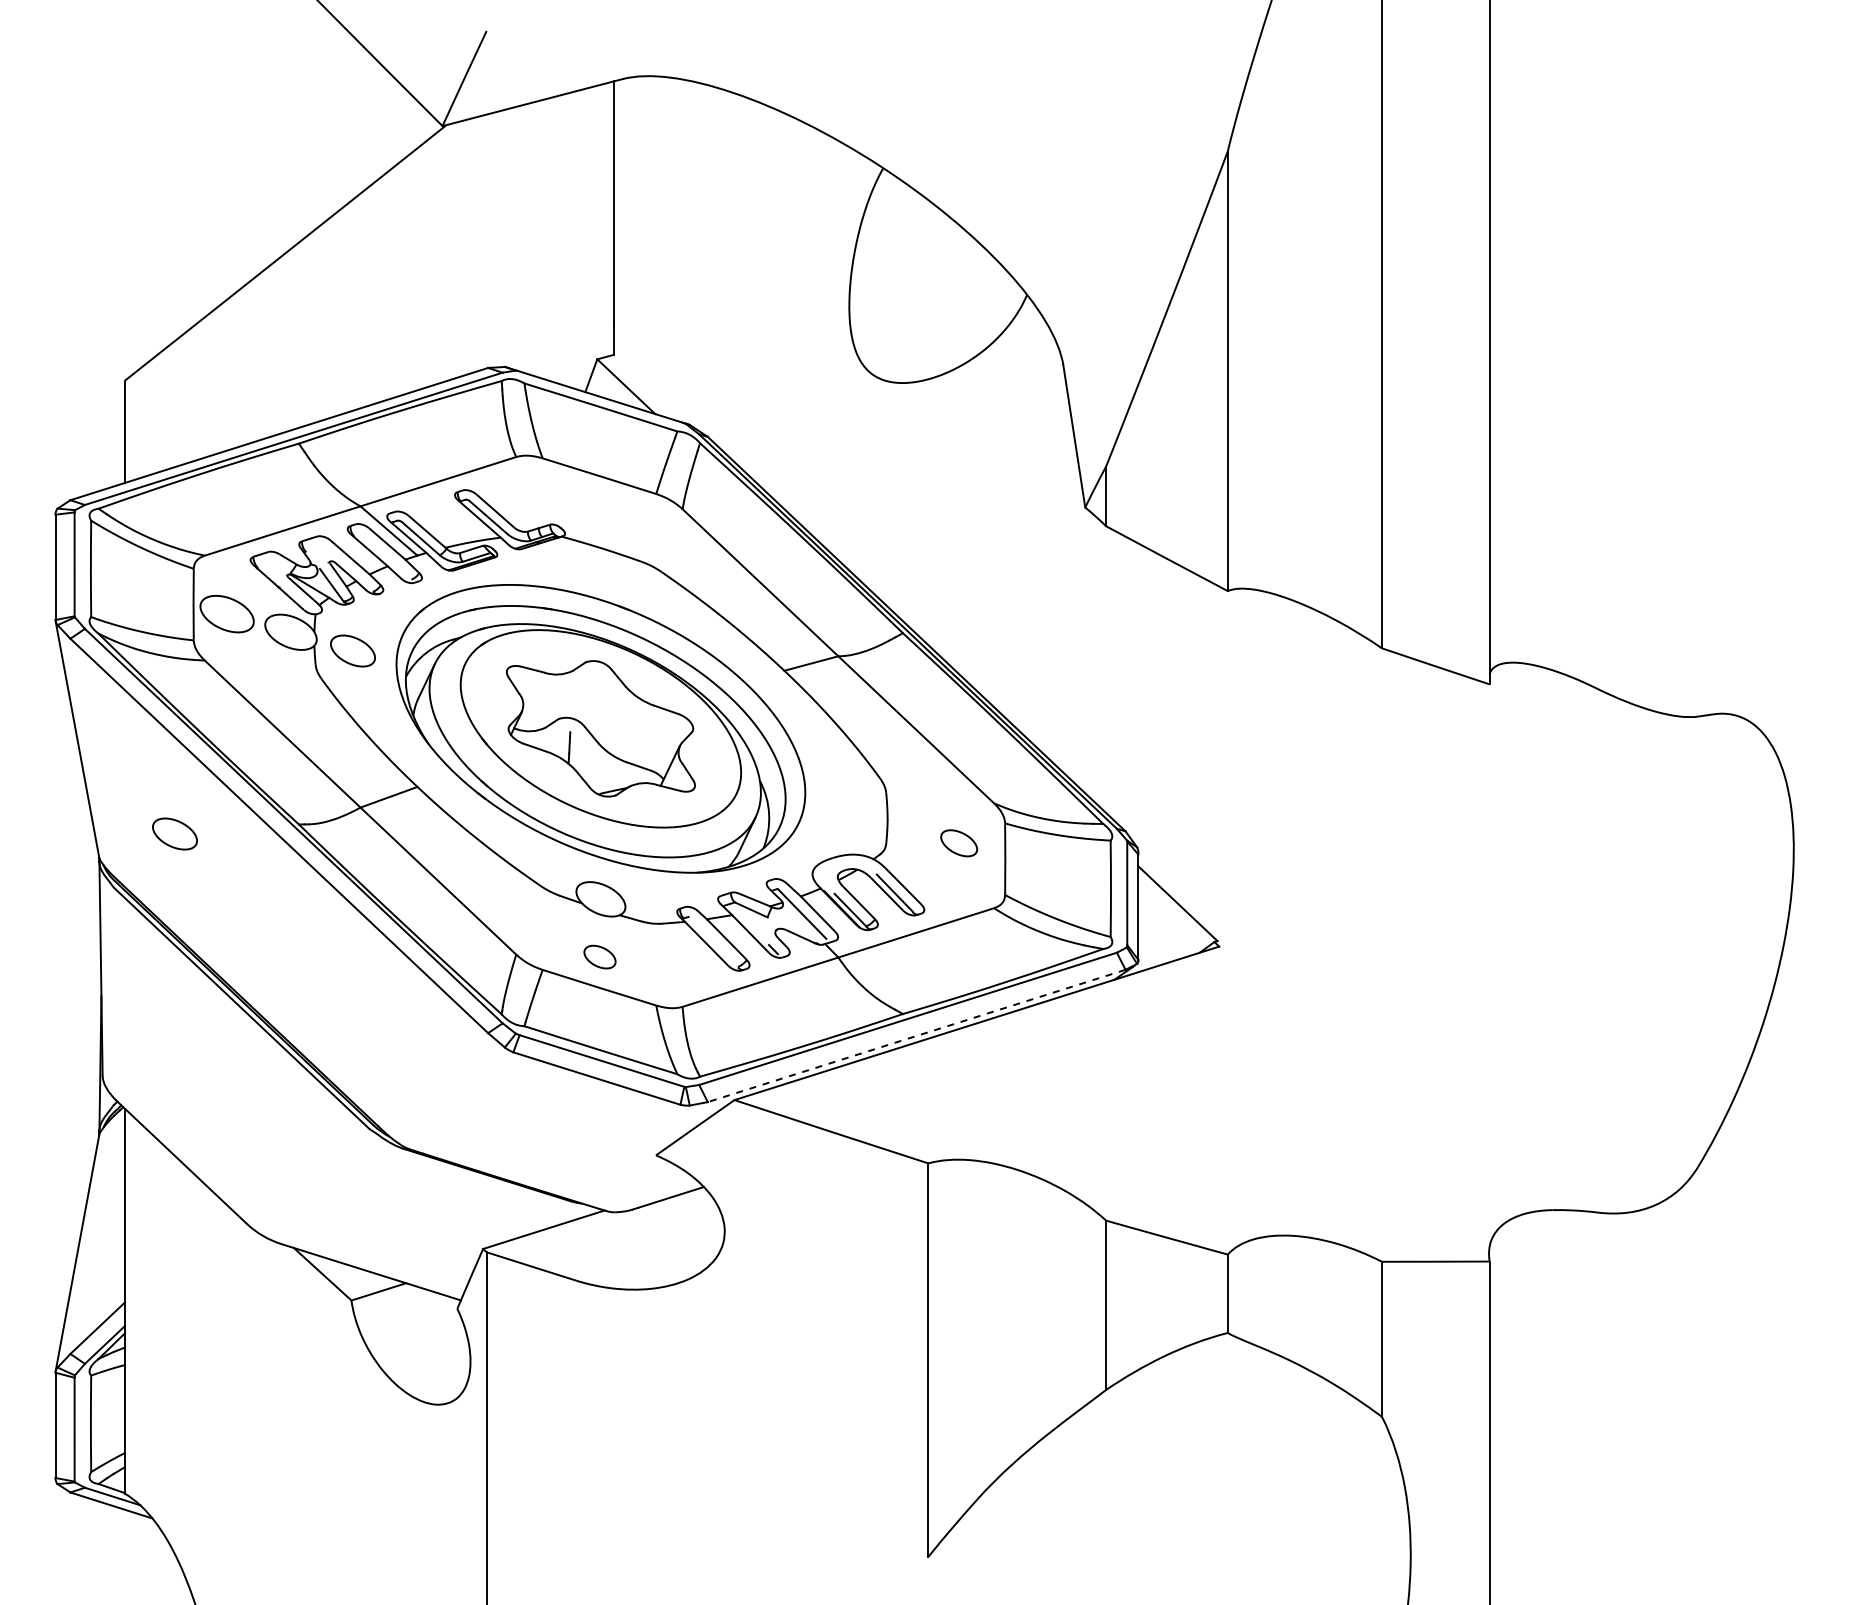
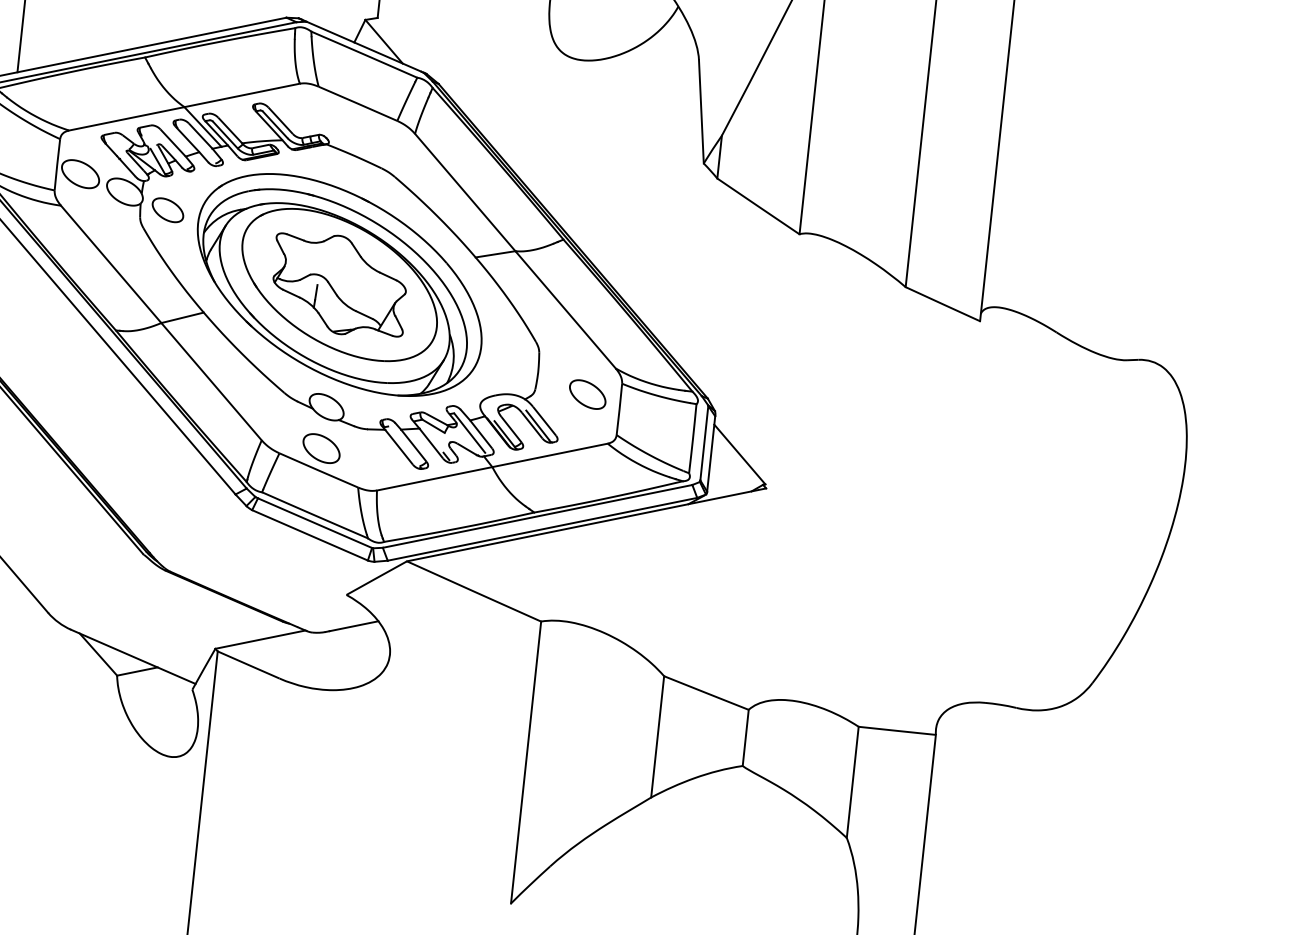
part: (174, 833) -> (26, 327), removed
part: (958, 842) -> (587, 393), size x1.43
part: (599, 956) -> (321, 448), size x1.67
line: (916, 1036) -> (542, 529), dashed -> solid

